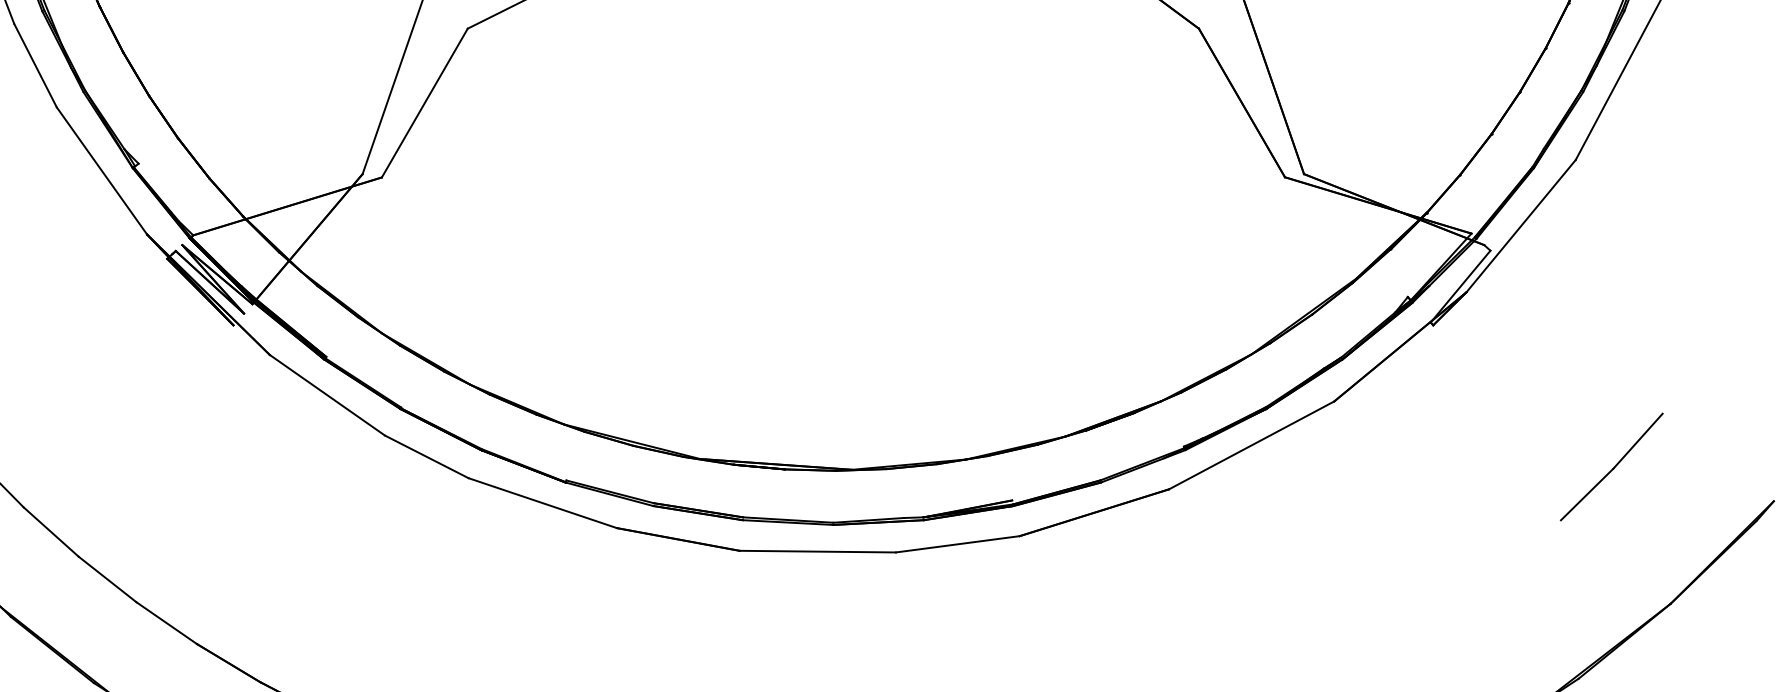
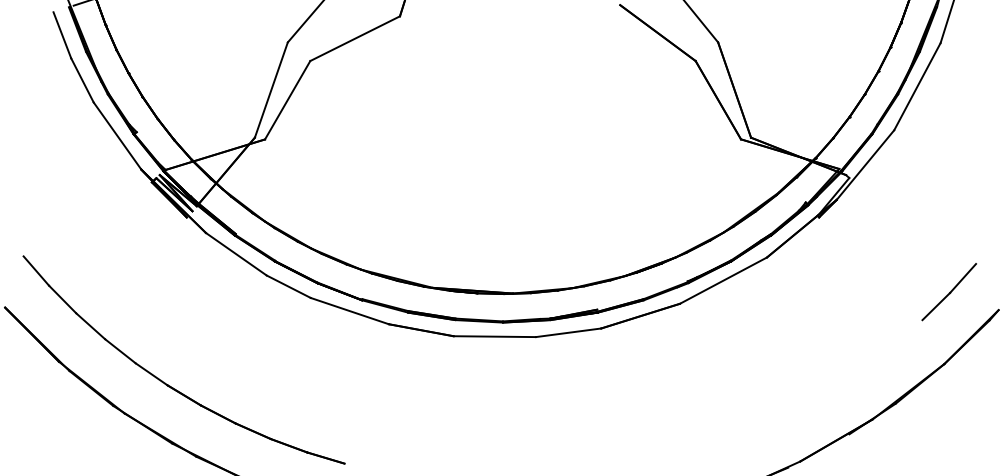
part: (1610, 467) -> (948, 292), moved

